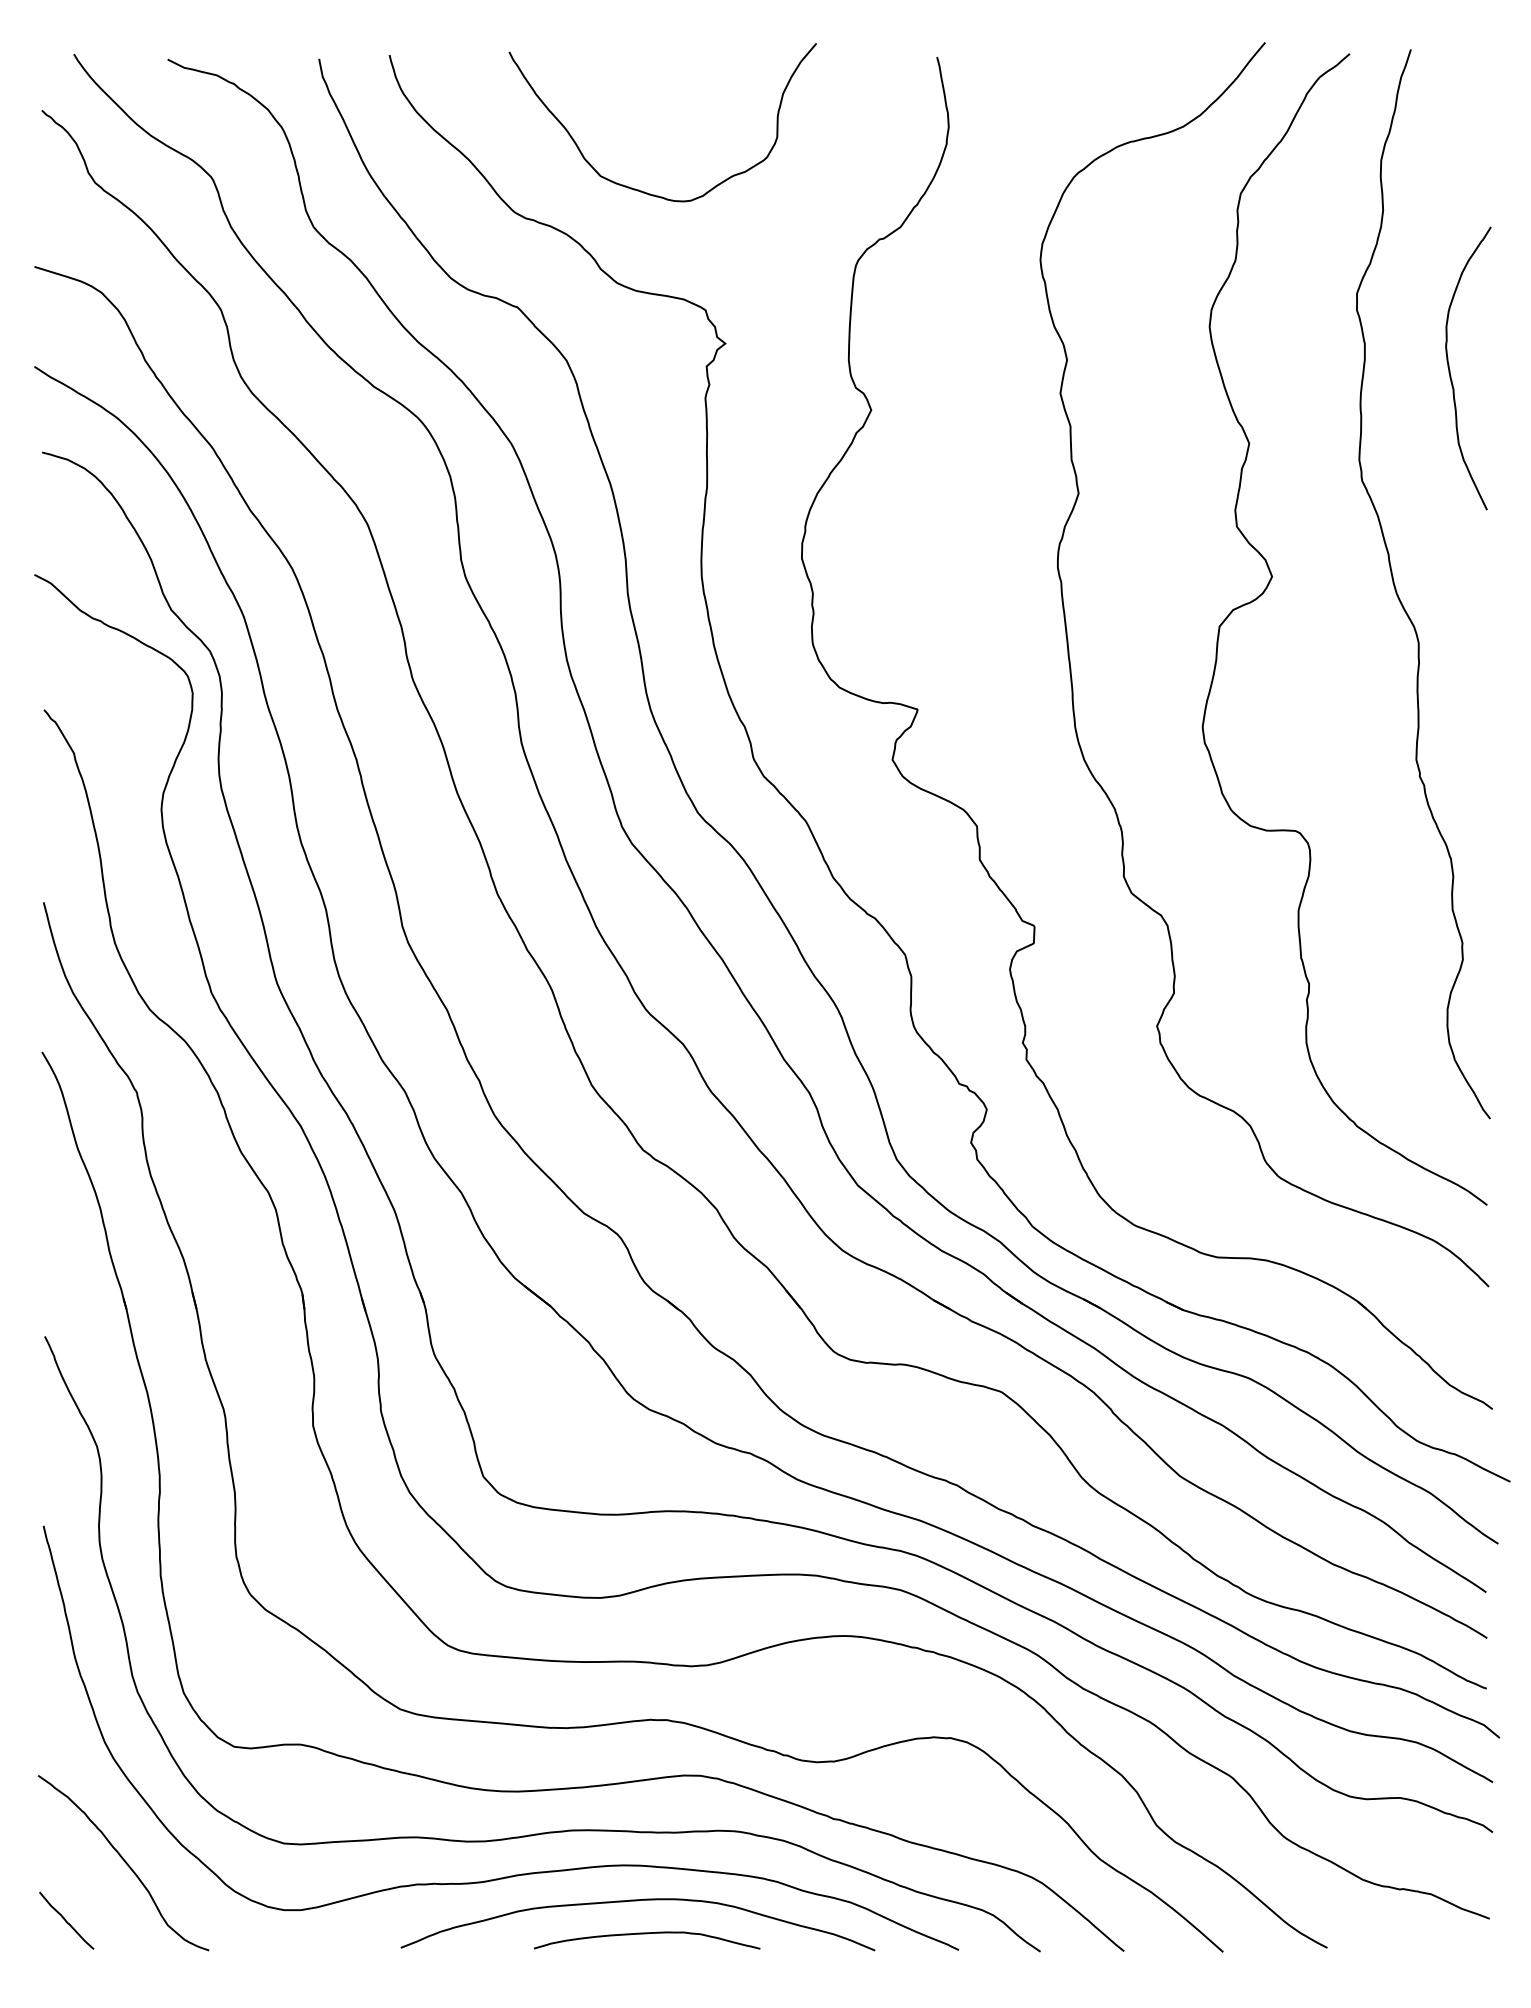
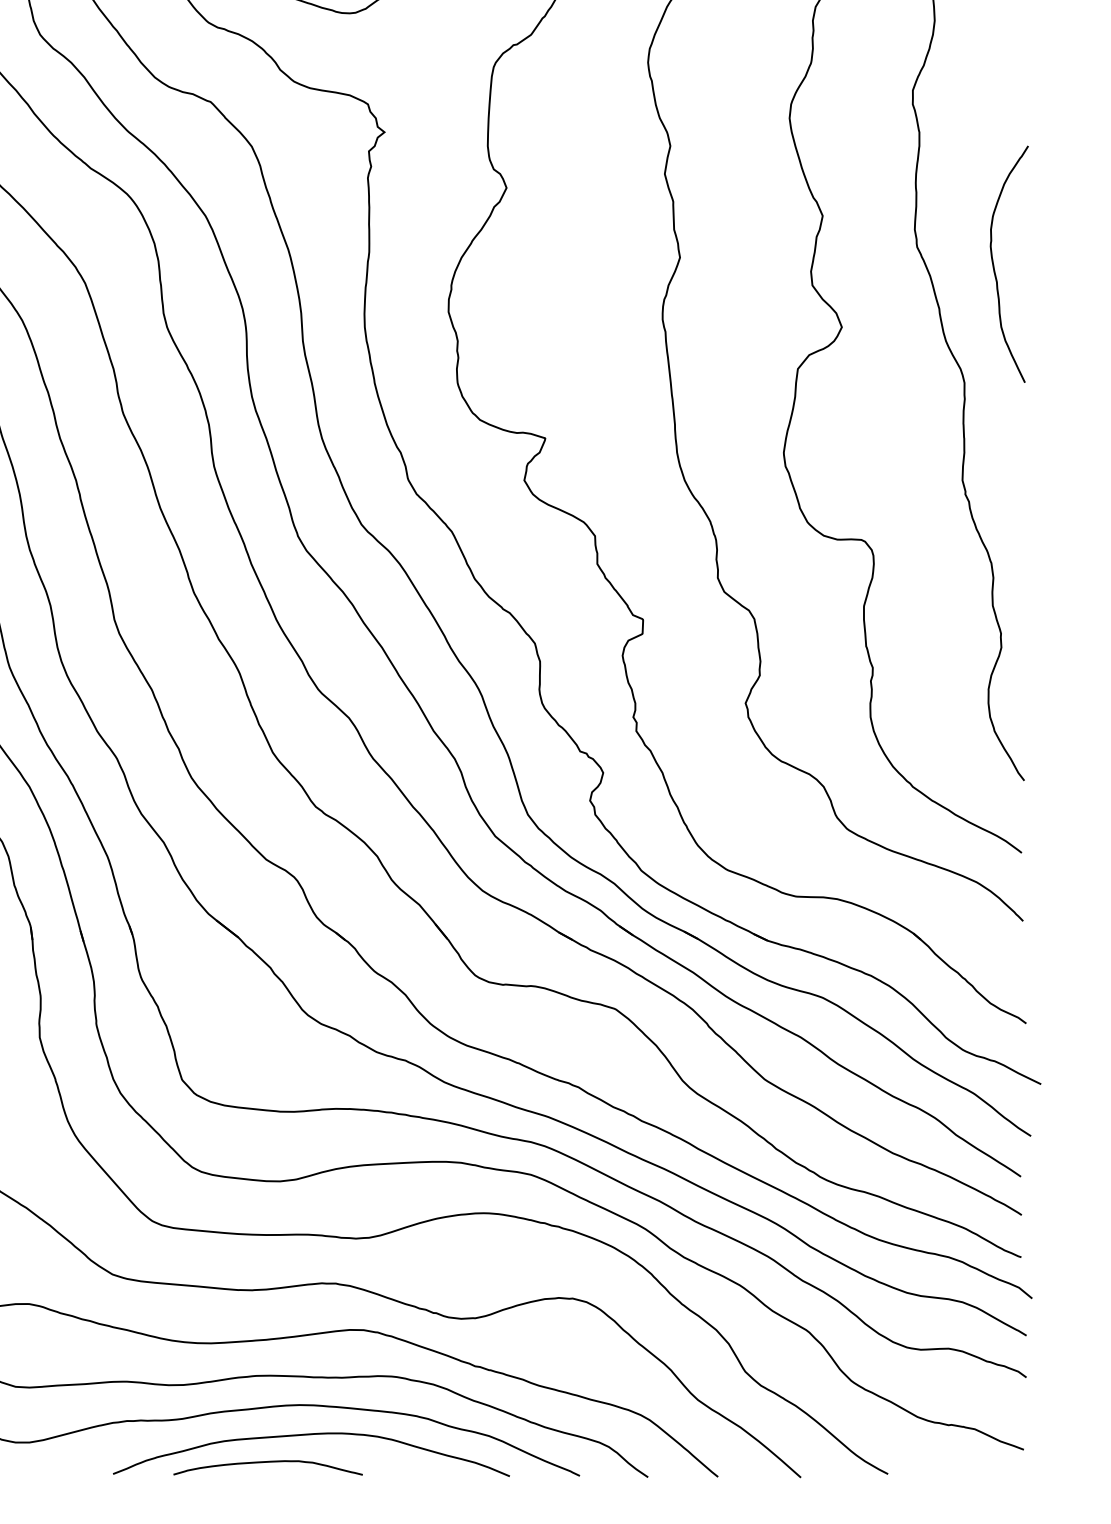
curve: (1450, 369) -> (994, 265), moved
curve: (647, 1934) -> (268, 1462), moved

